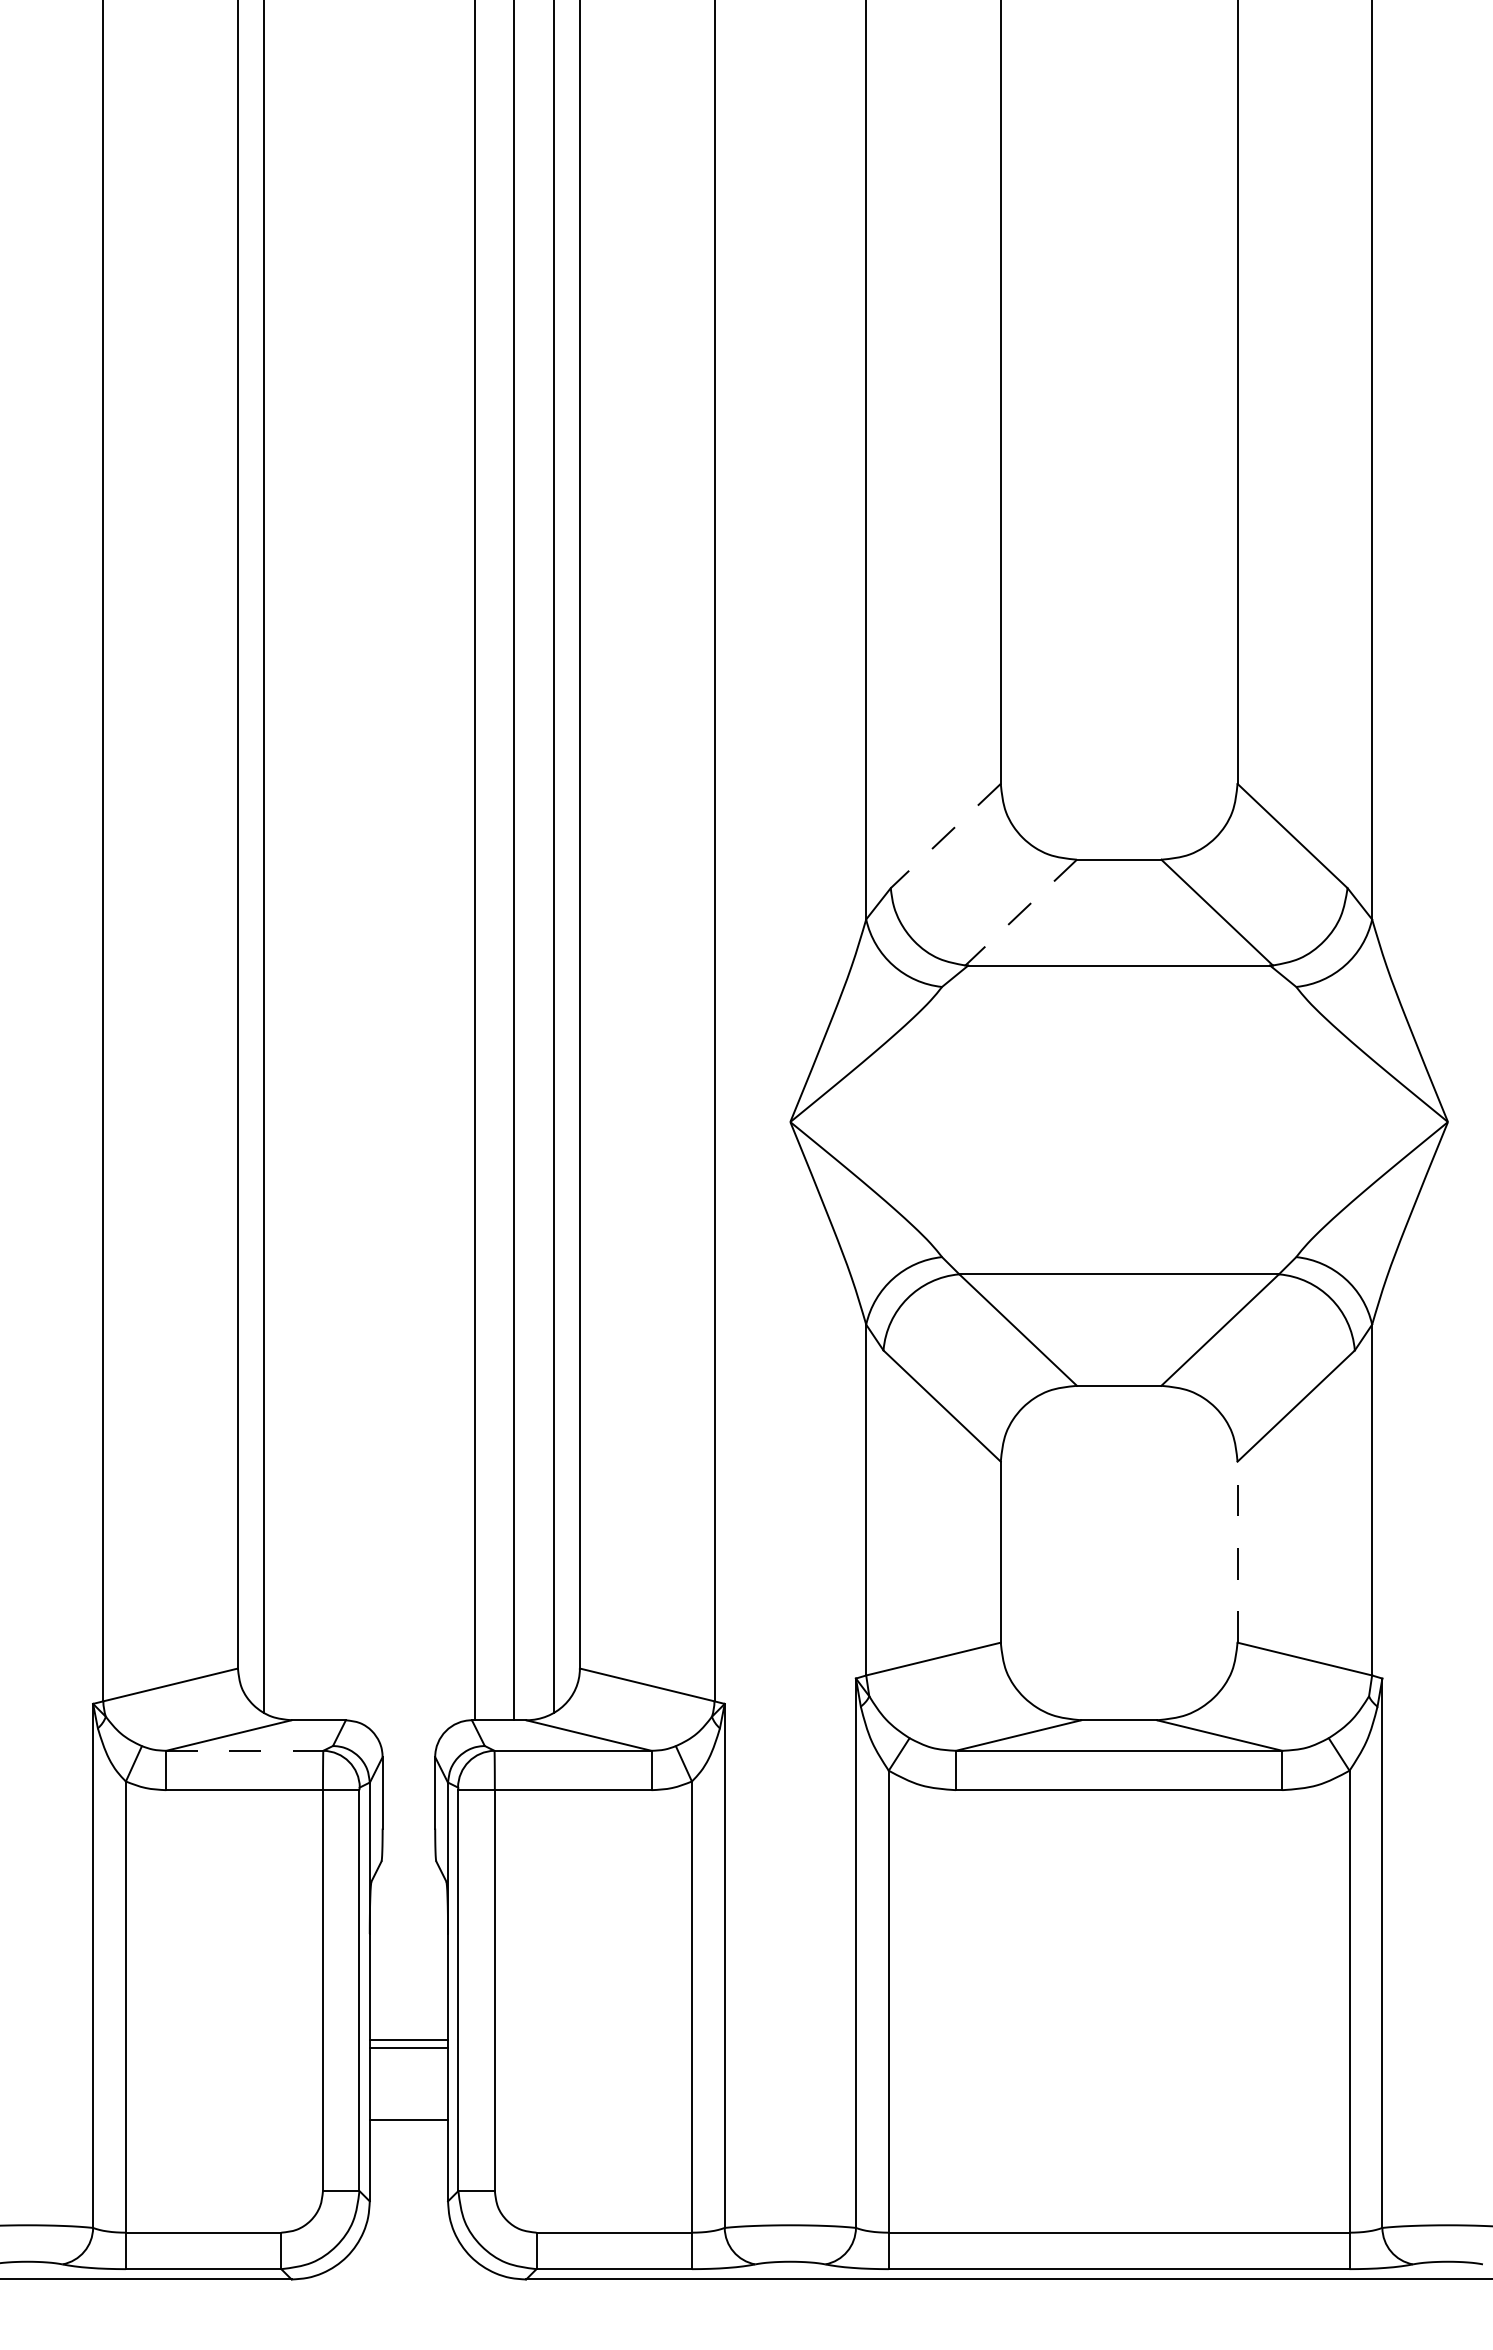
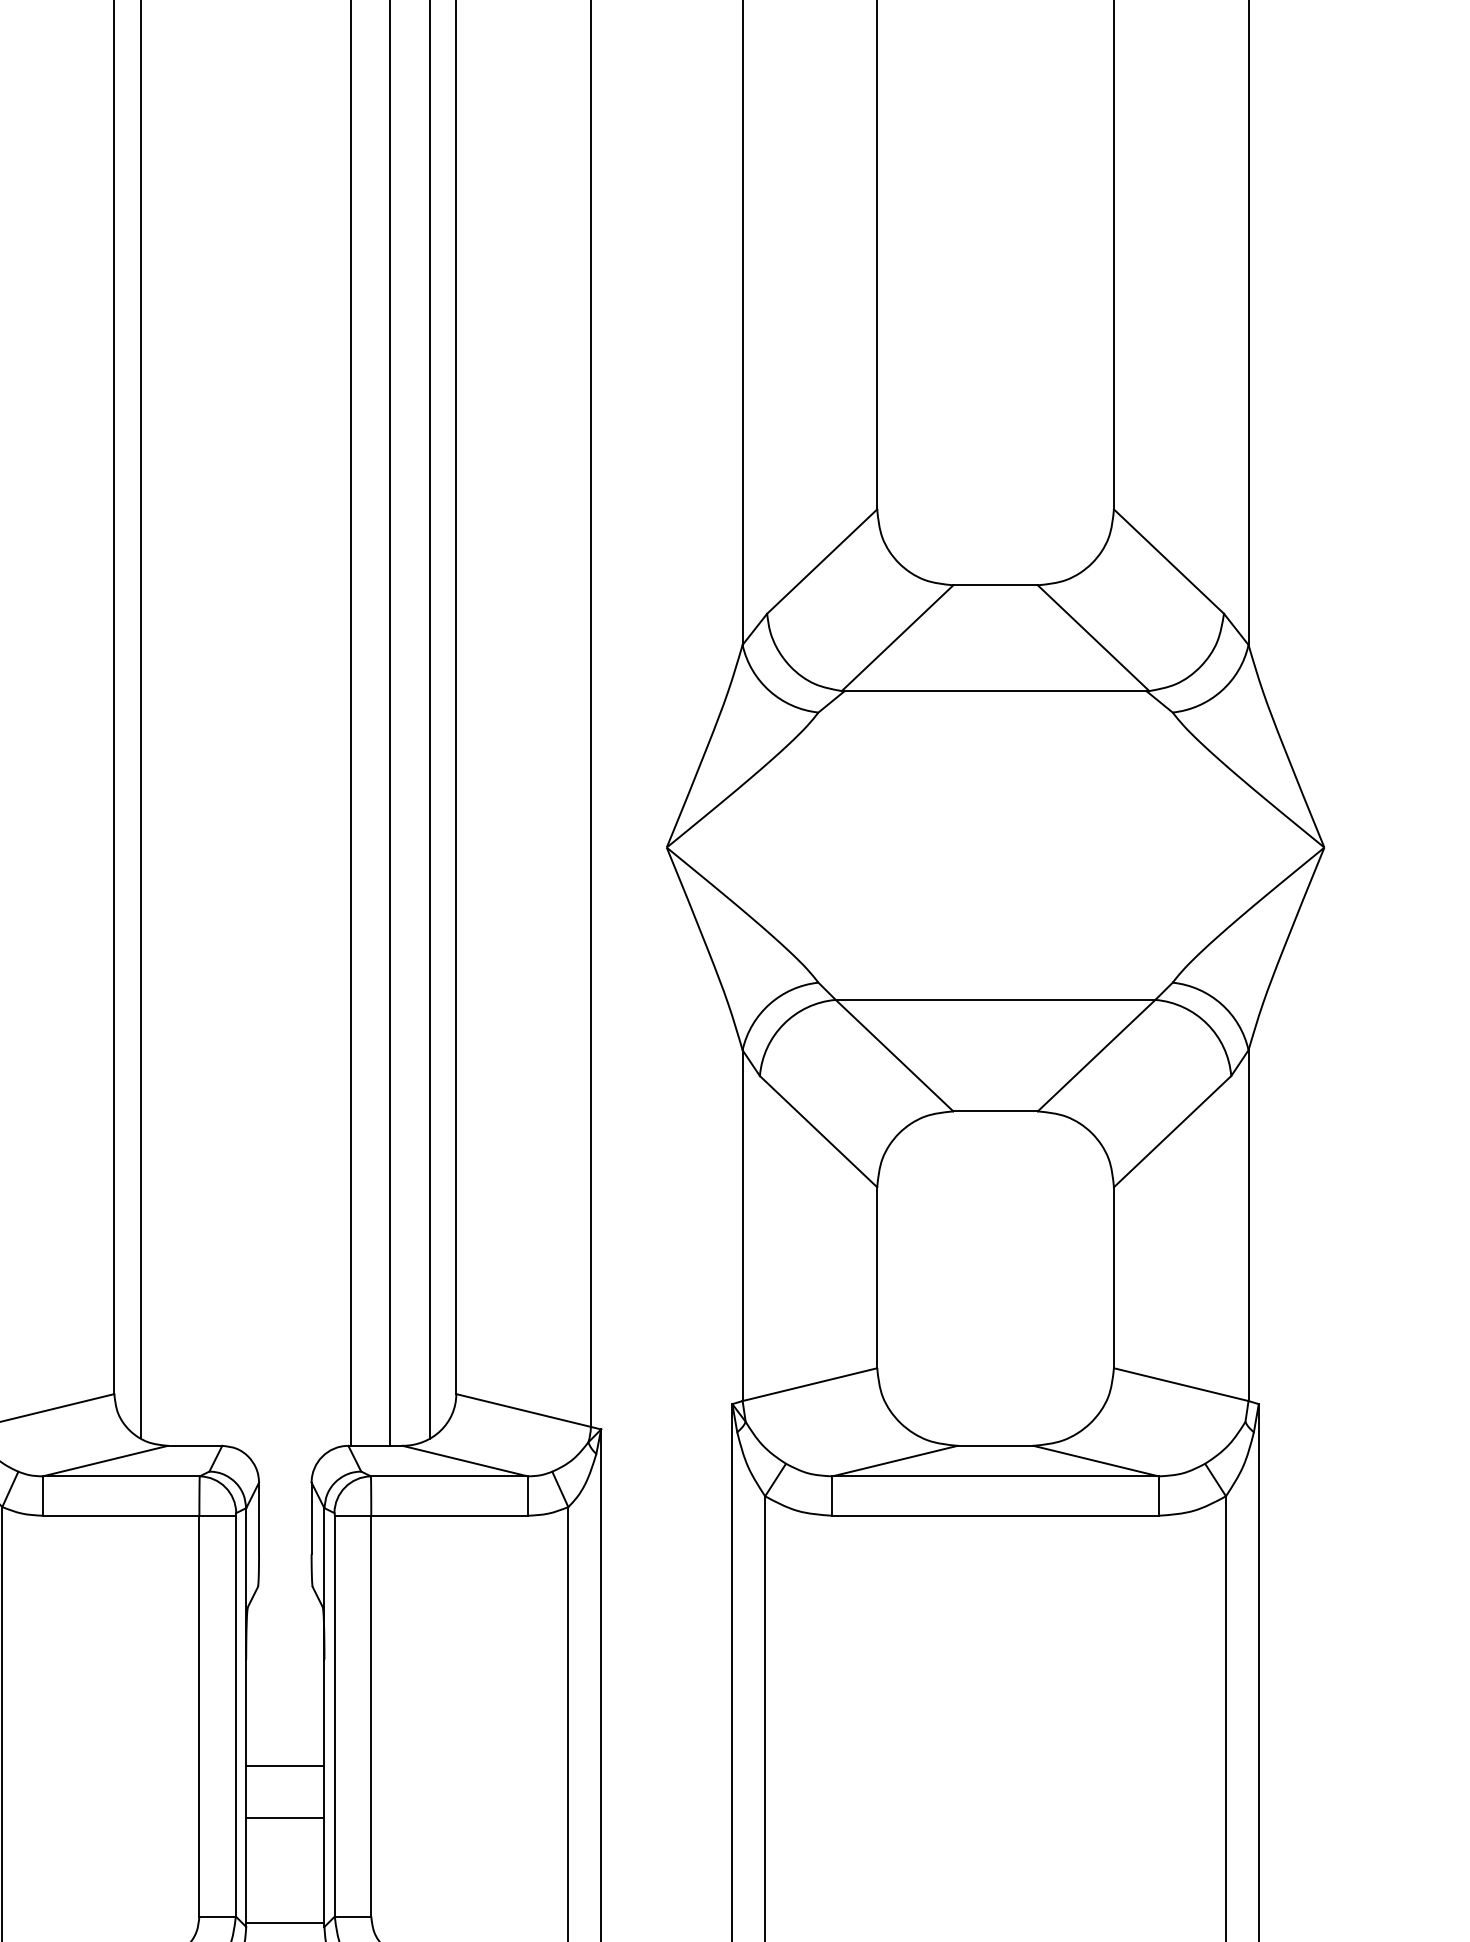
line: (945, 836) -> (821, 562), dashed -> solid
line: (1021, 912) -> (897, 638), dashed -> solid
line: (1237, 1551) -> (1113, 1277), dashed -> solid
line: (244, 1750) -> (120, 1476), dashed -> solid
line: (408, 2047) -> (284, 1818), moved
line: (408, 2119) -> (284, 1923), moved

